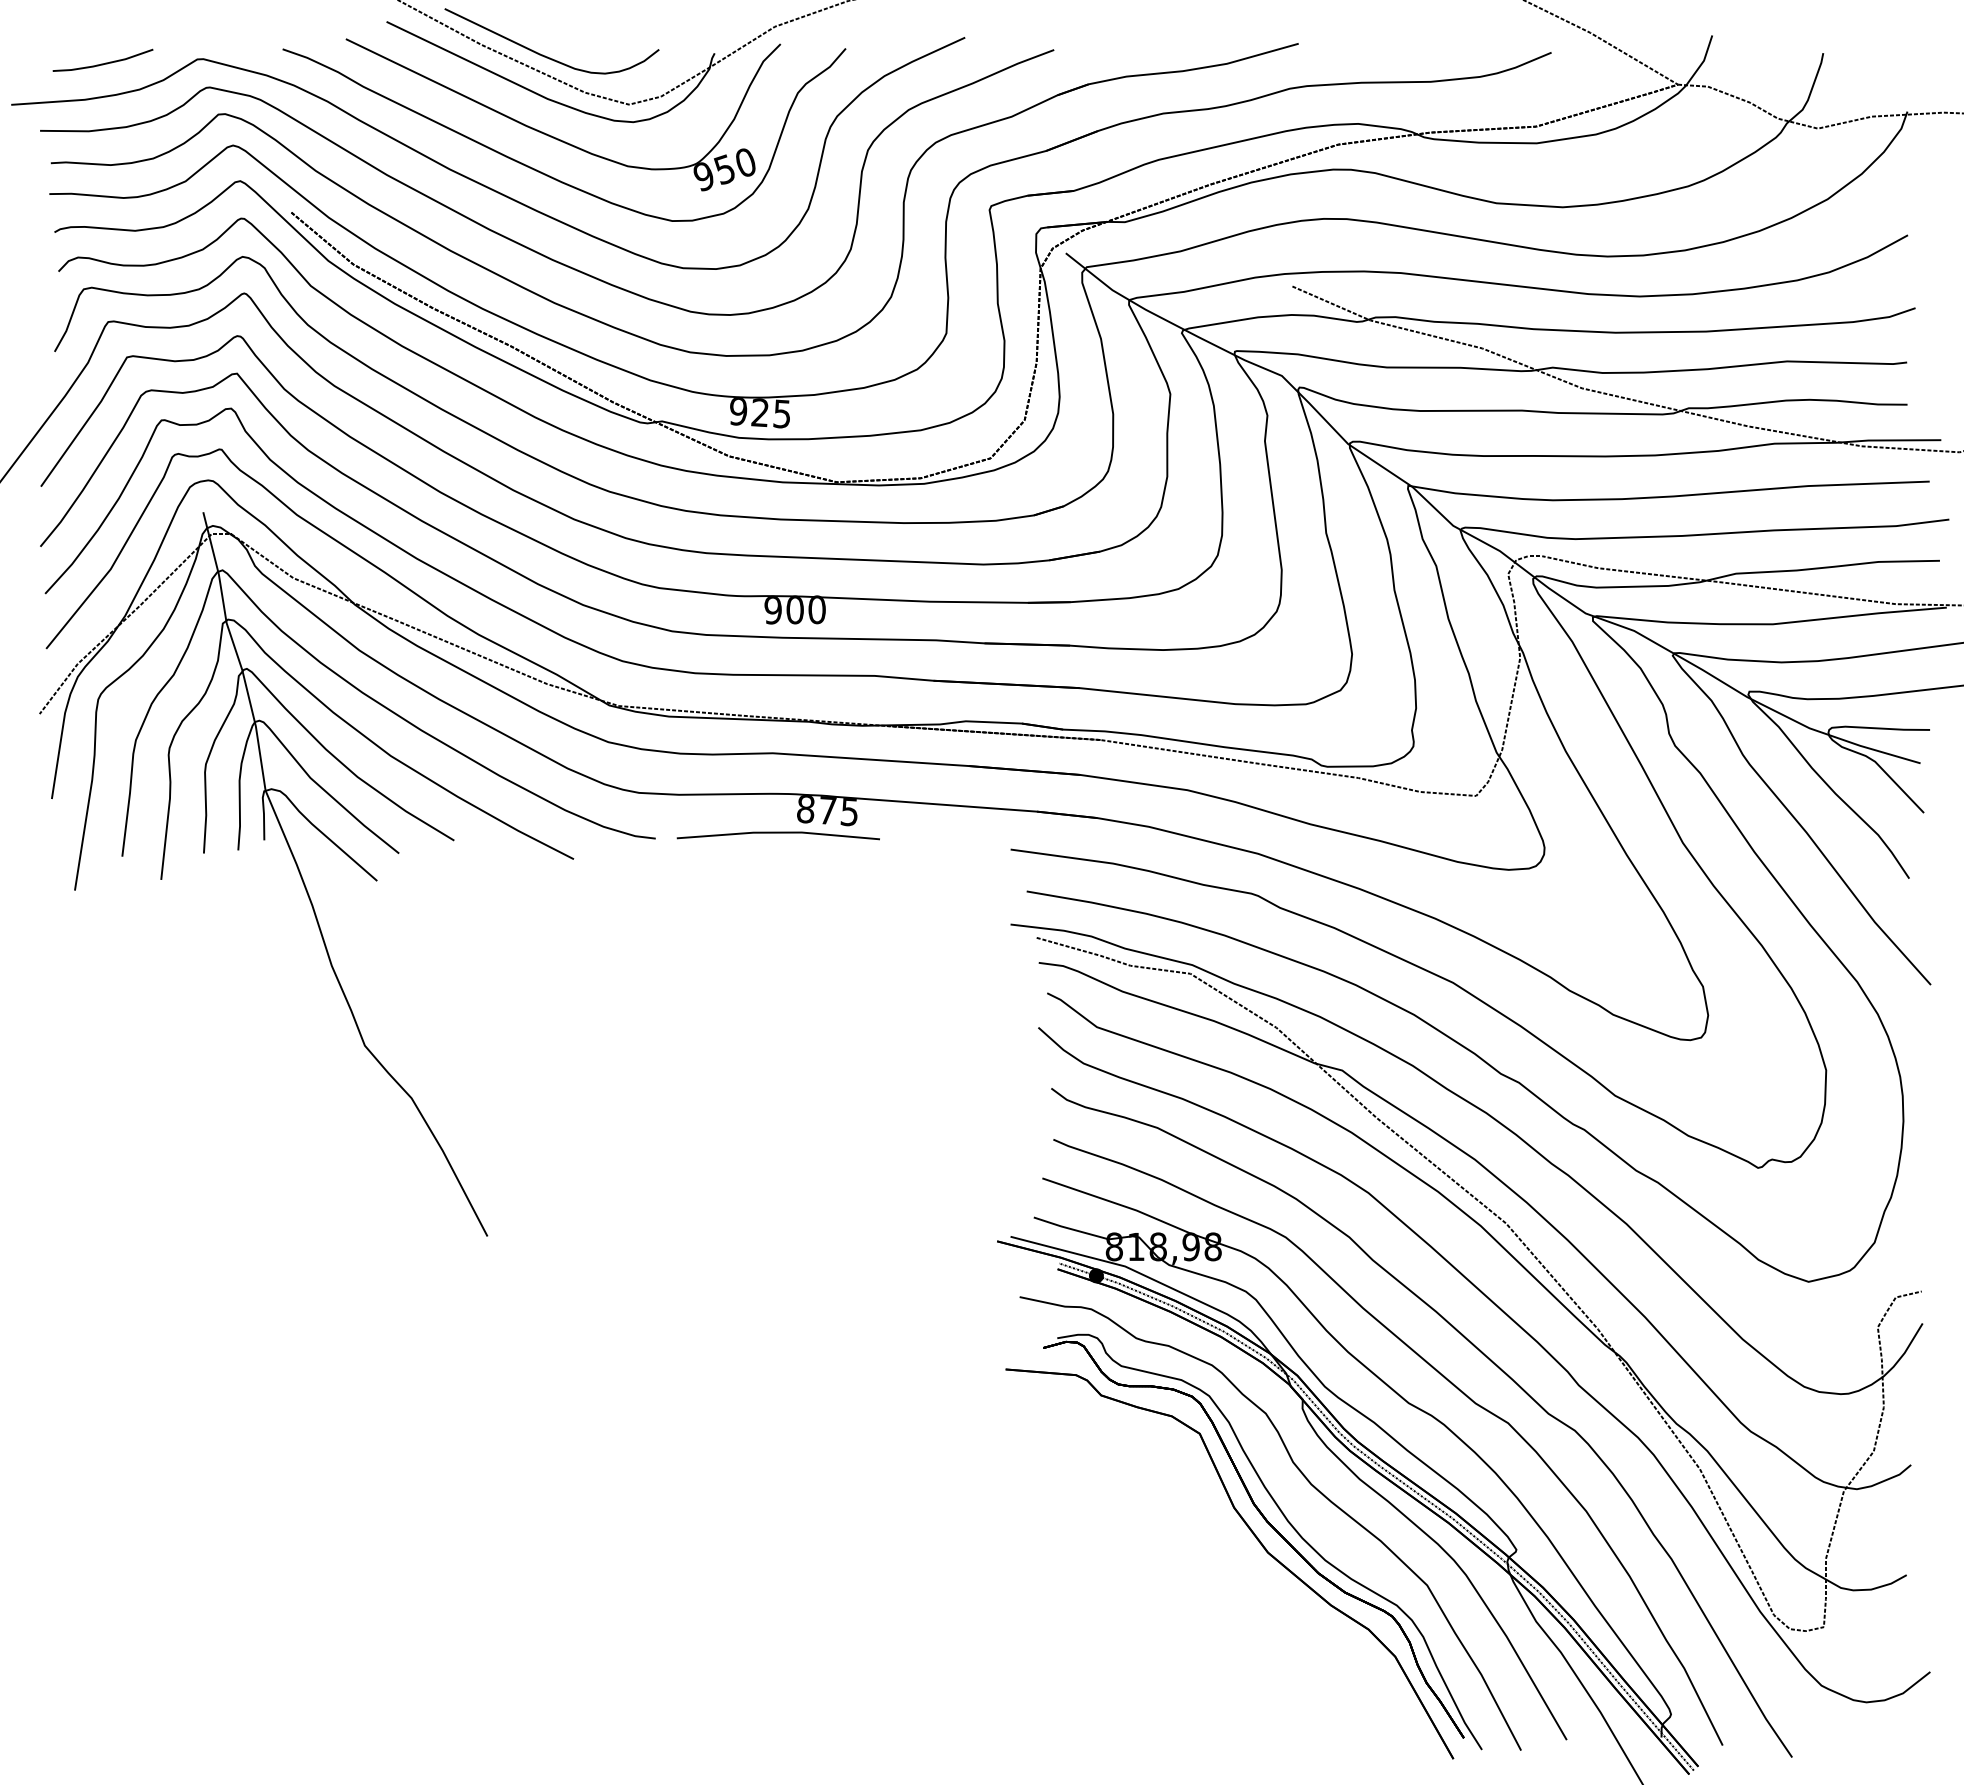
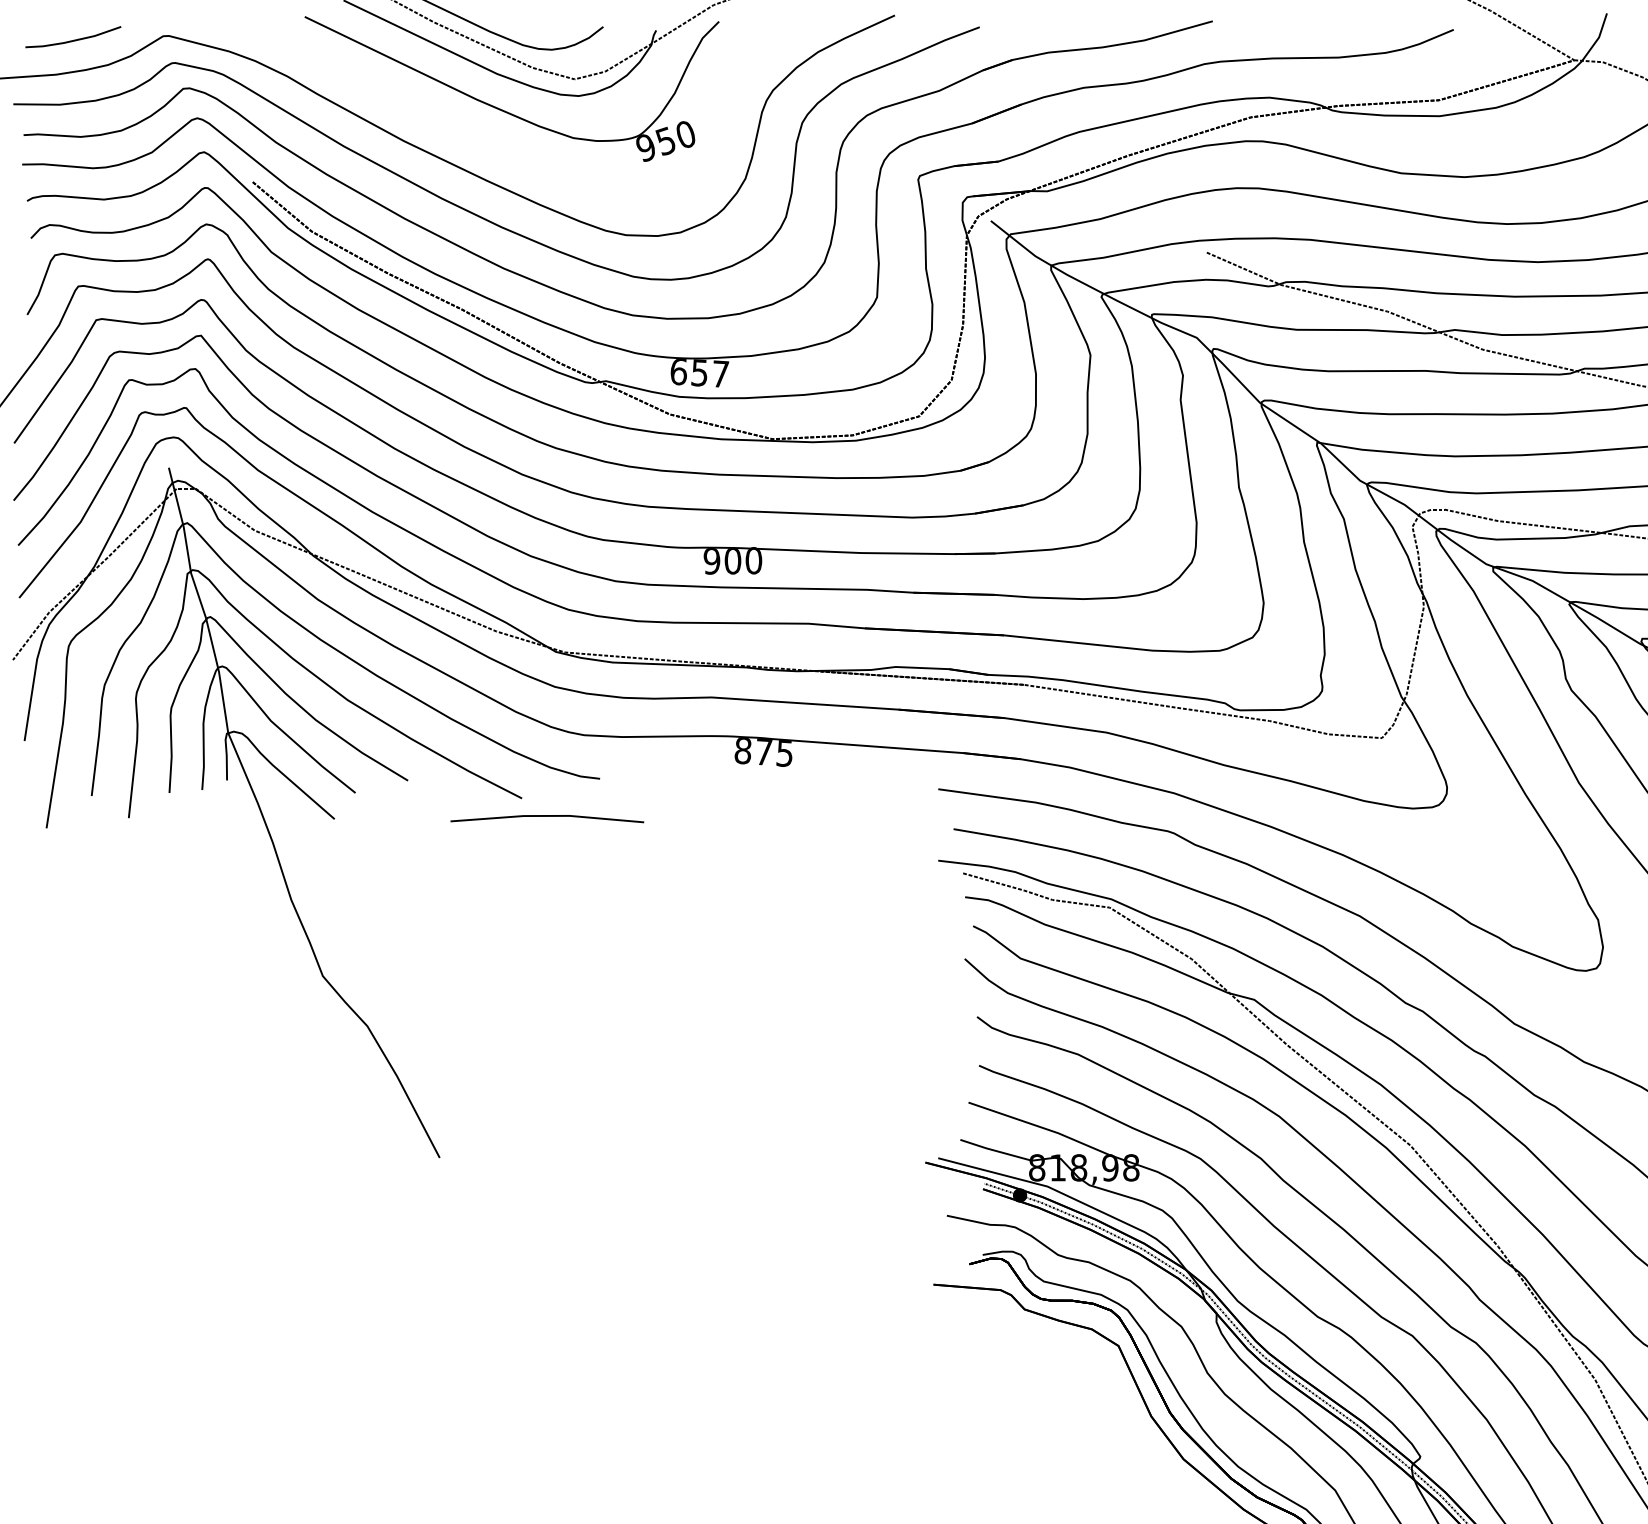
curve: (545, 173) -> (495, 144), removed
text: (760, 413) -> (699, 373), 925 -> 657
line: (777, 833) -> (546, 816), moved

